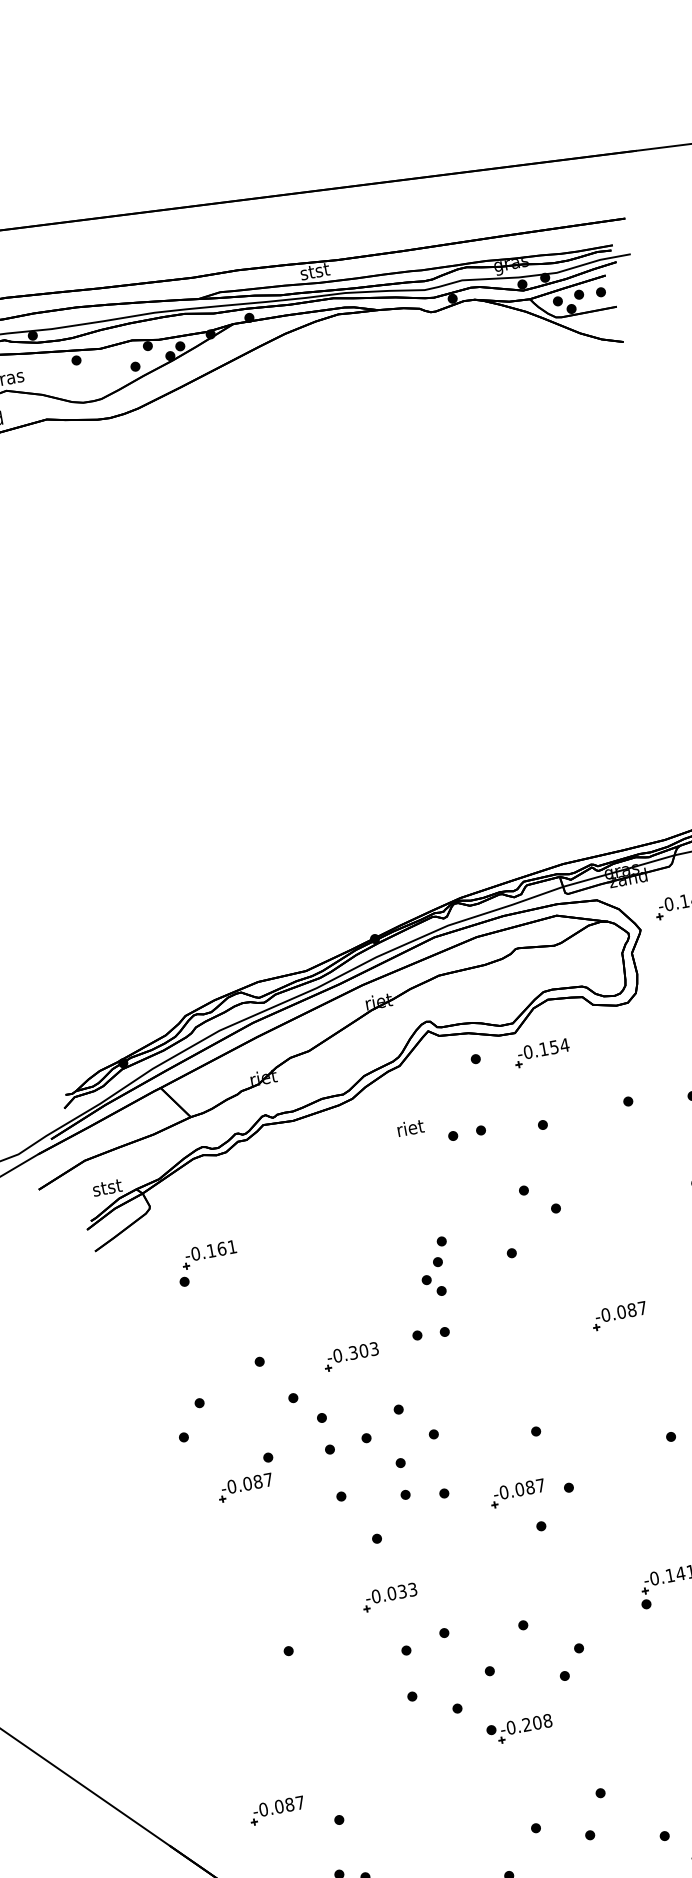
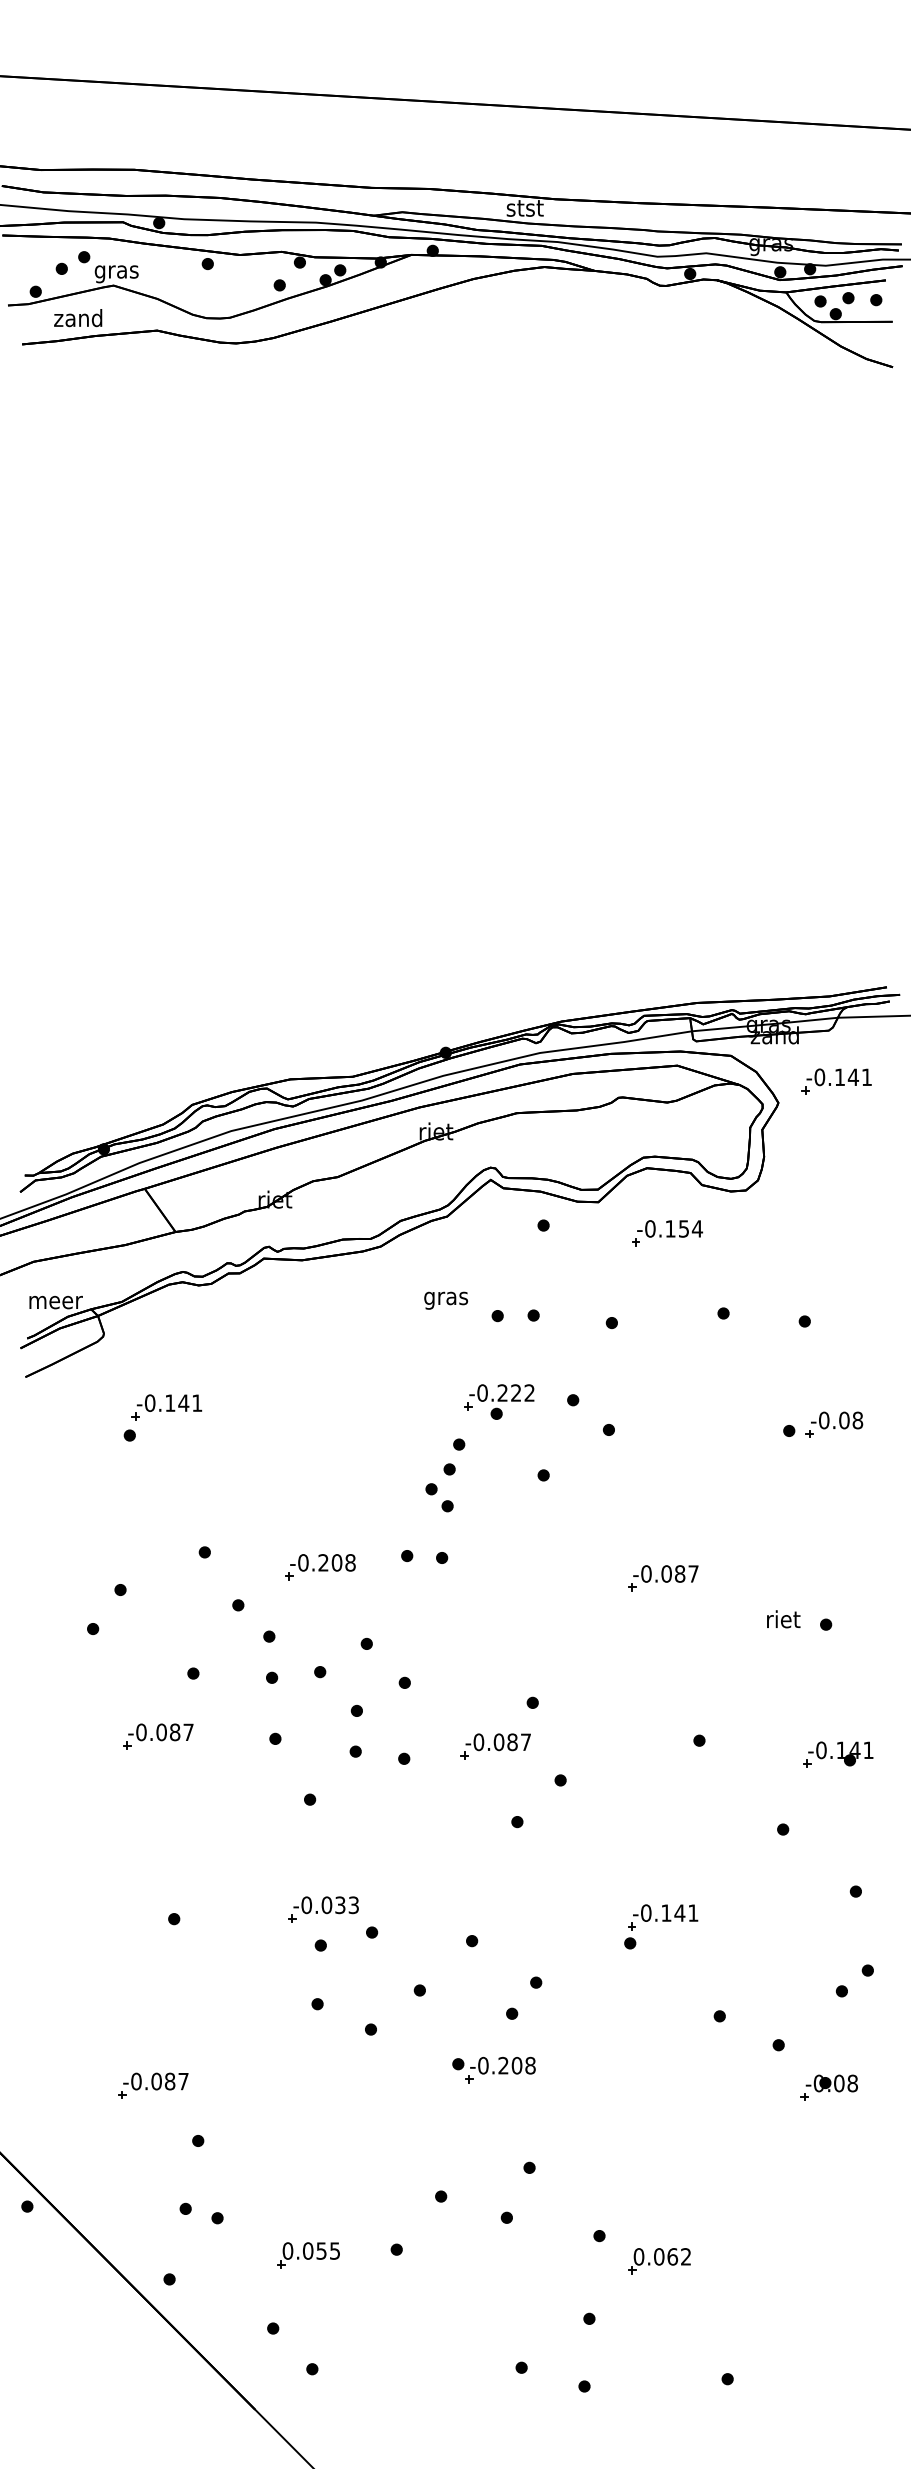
part: (542, 1053) -> (667, 1233), moved
text: (410, 1129) -> (446, 1298), riet -> gras
text: (107, 1187) -> (55, 1300), stst -> meer
part: (466, 1202) -> (499, 1401), added
text: (221, 1249) -> (183, 1403), -0.161 -> -0.141
text: (363, 1350) -> (336, 1562), -0.303 -> -0.208
part: (245, 1487) -> (158, 1736), moved
part: (517, 1493) -> (495, 1746), moved
part: (389, 1597) -> (323, 1909), moved
part: (519, 1729) -> (493, 2069), moved
part: (277, 1810) -> (153, 2085), moved

